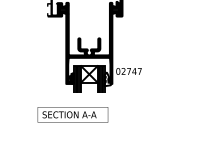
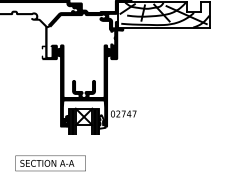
text: (72, 114) -> (50, 163), moved

